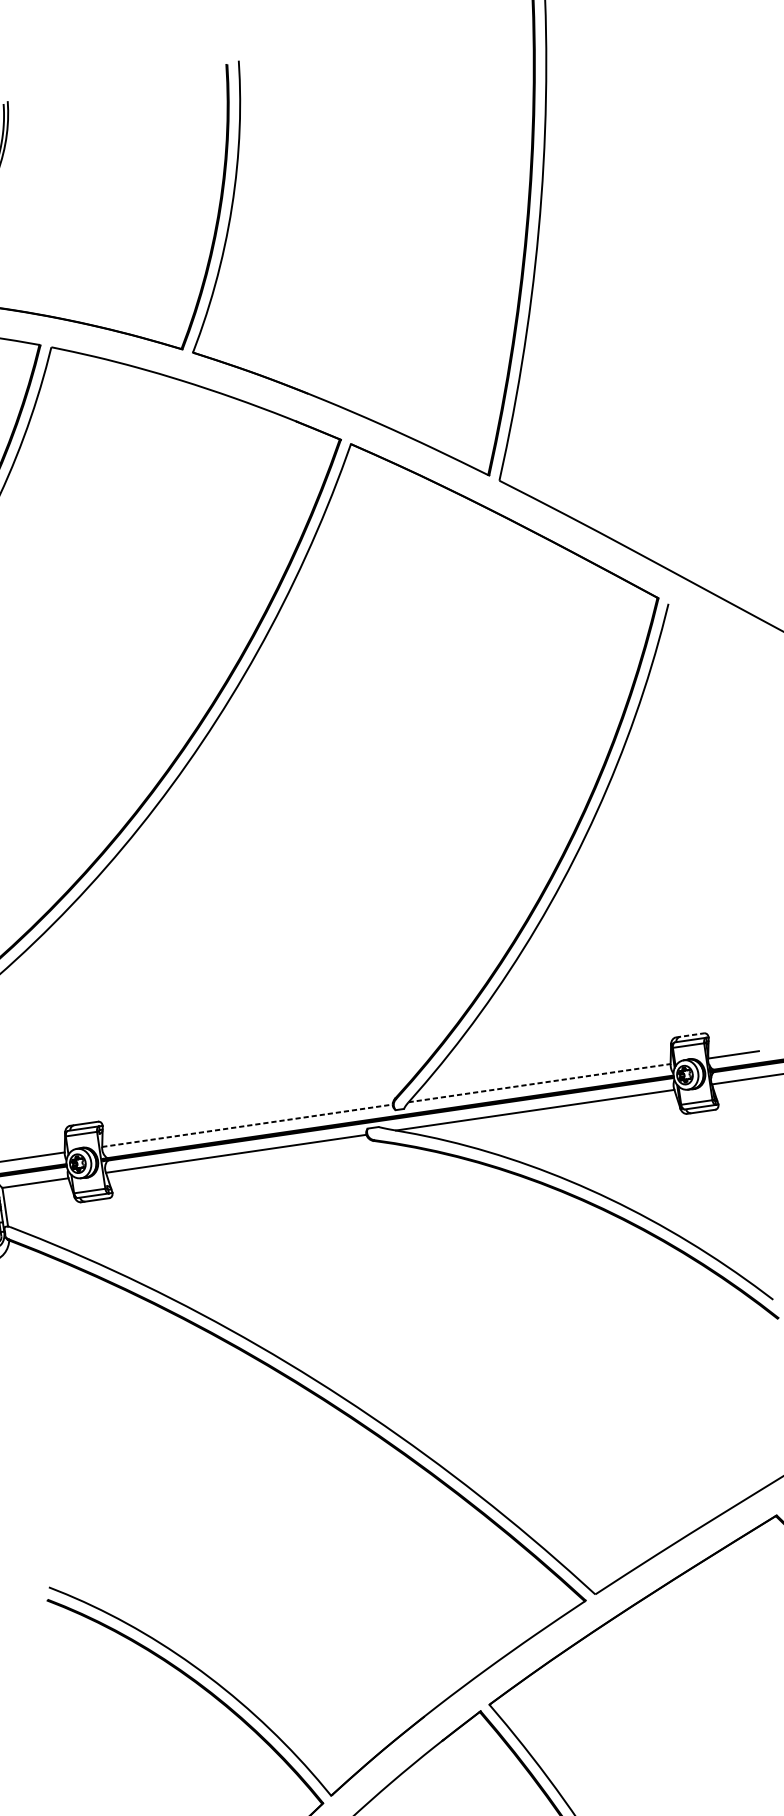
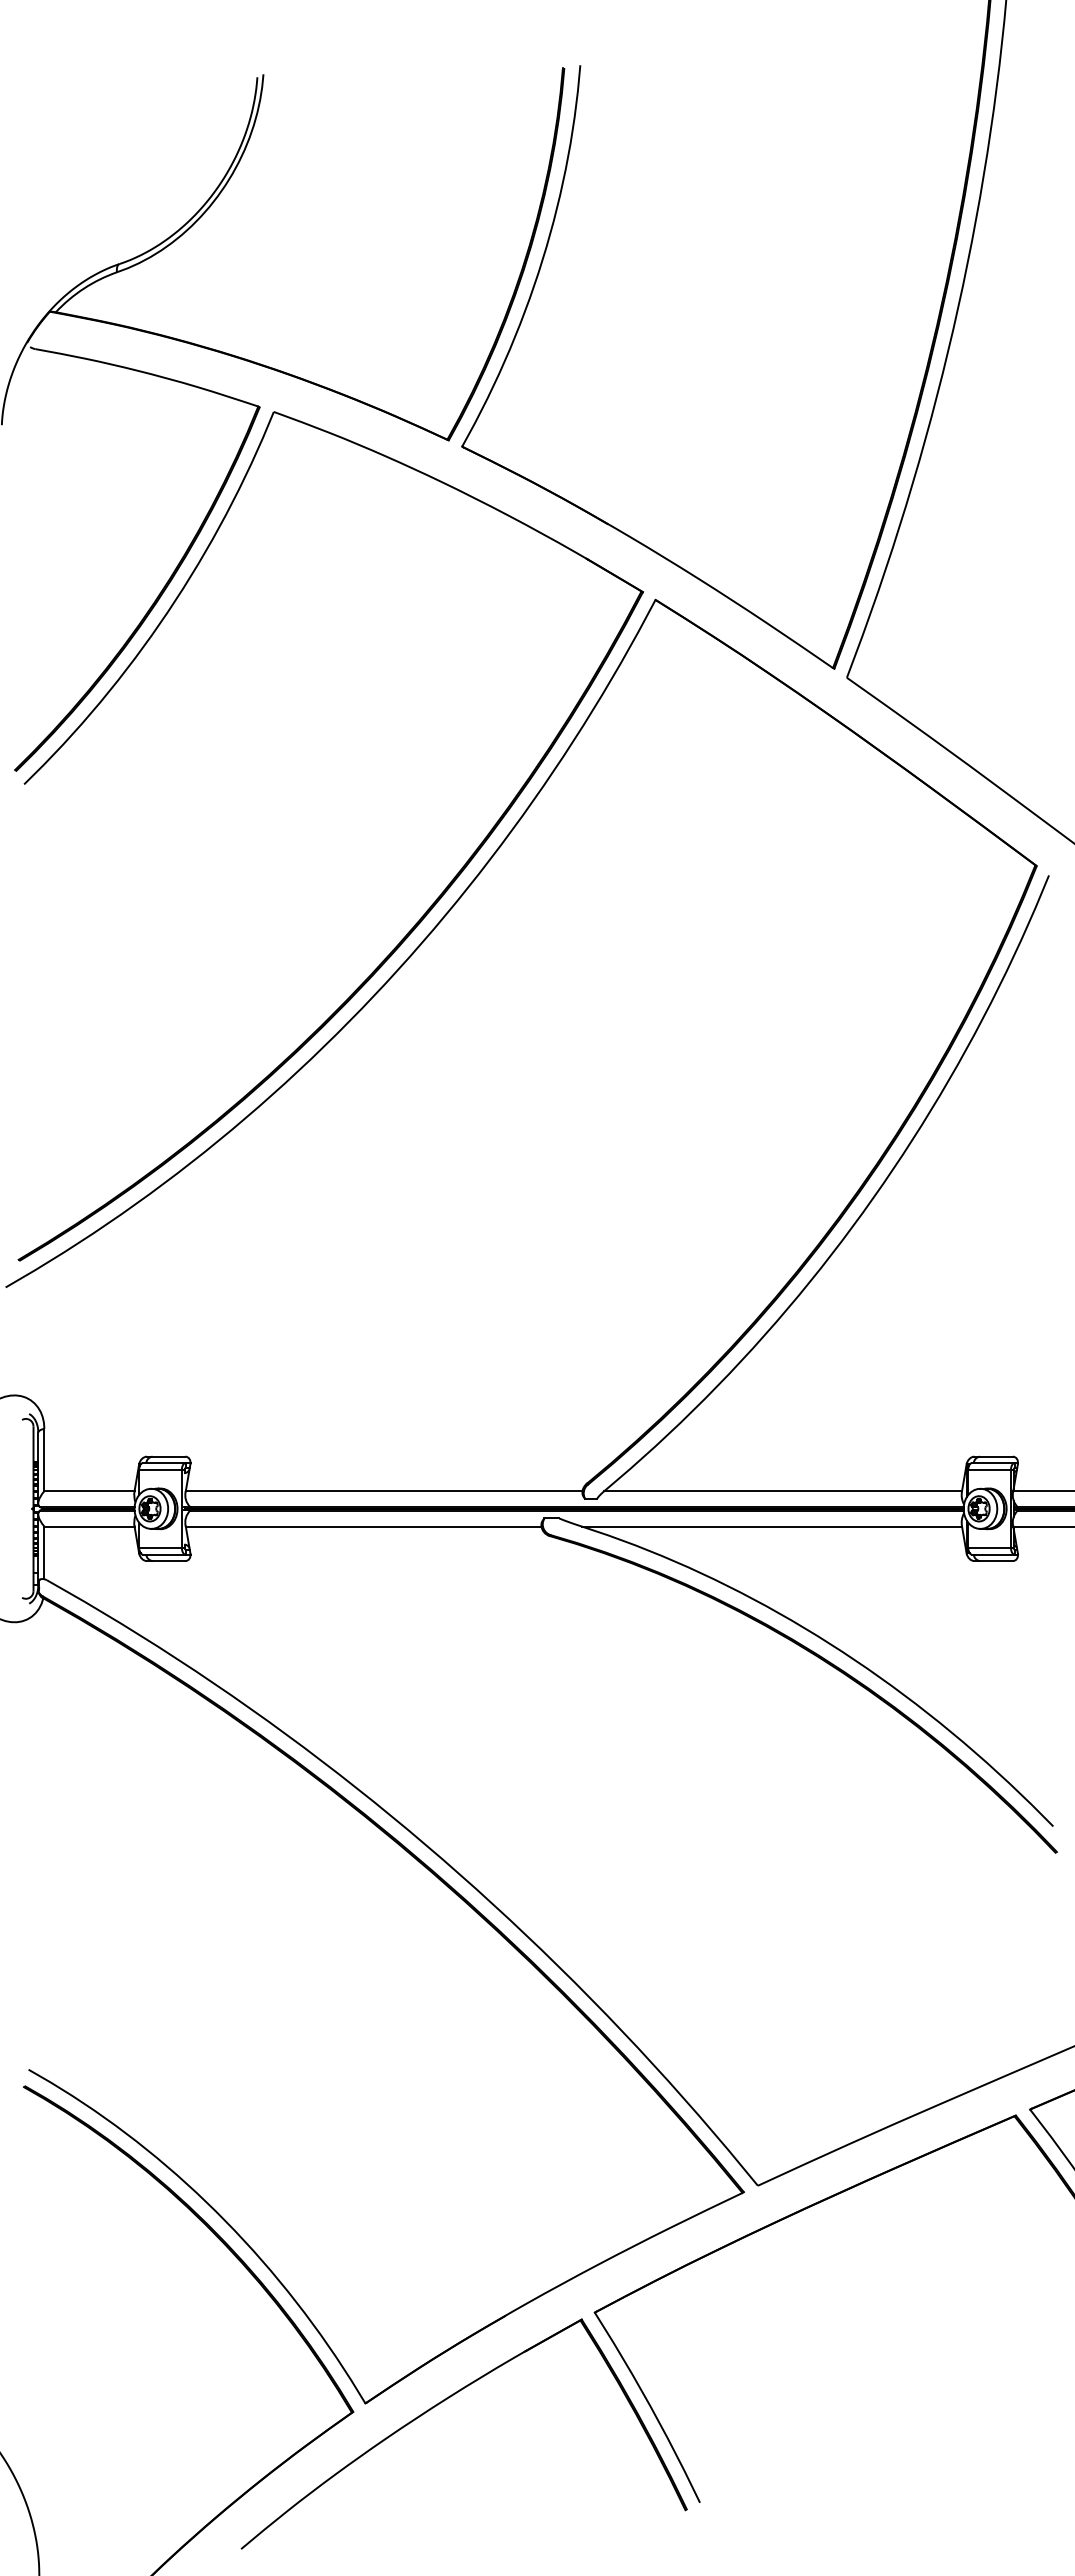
line: (690, 1035) -> (994, 1456), dashed -> solid
line: (539, 1083) -> (783, 1491), dashed -> solid
line: (247, 1125) -> (384, 1491), dashed -> solid

